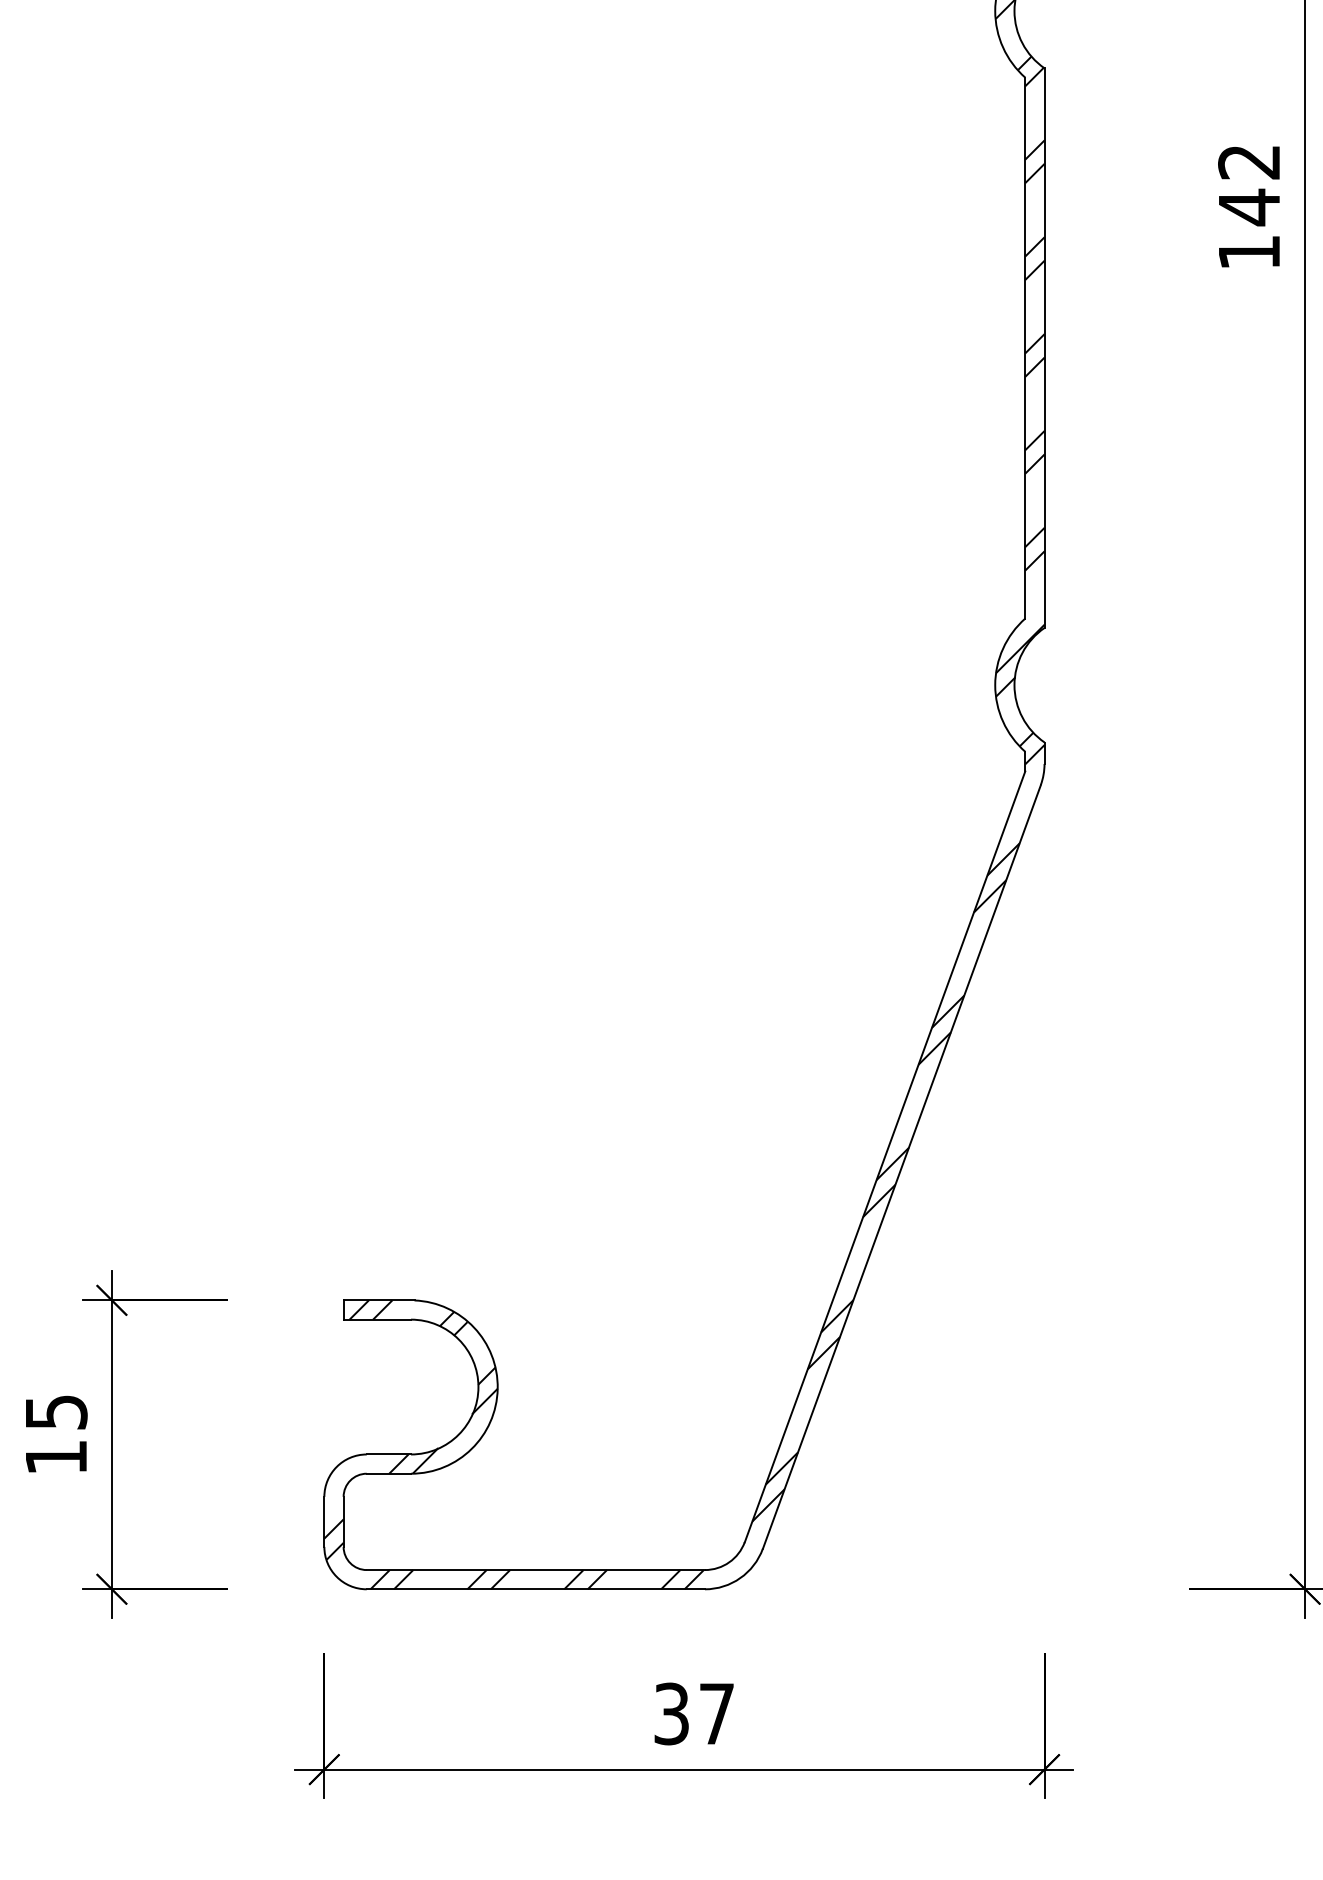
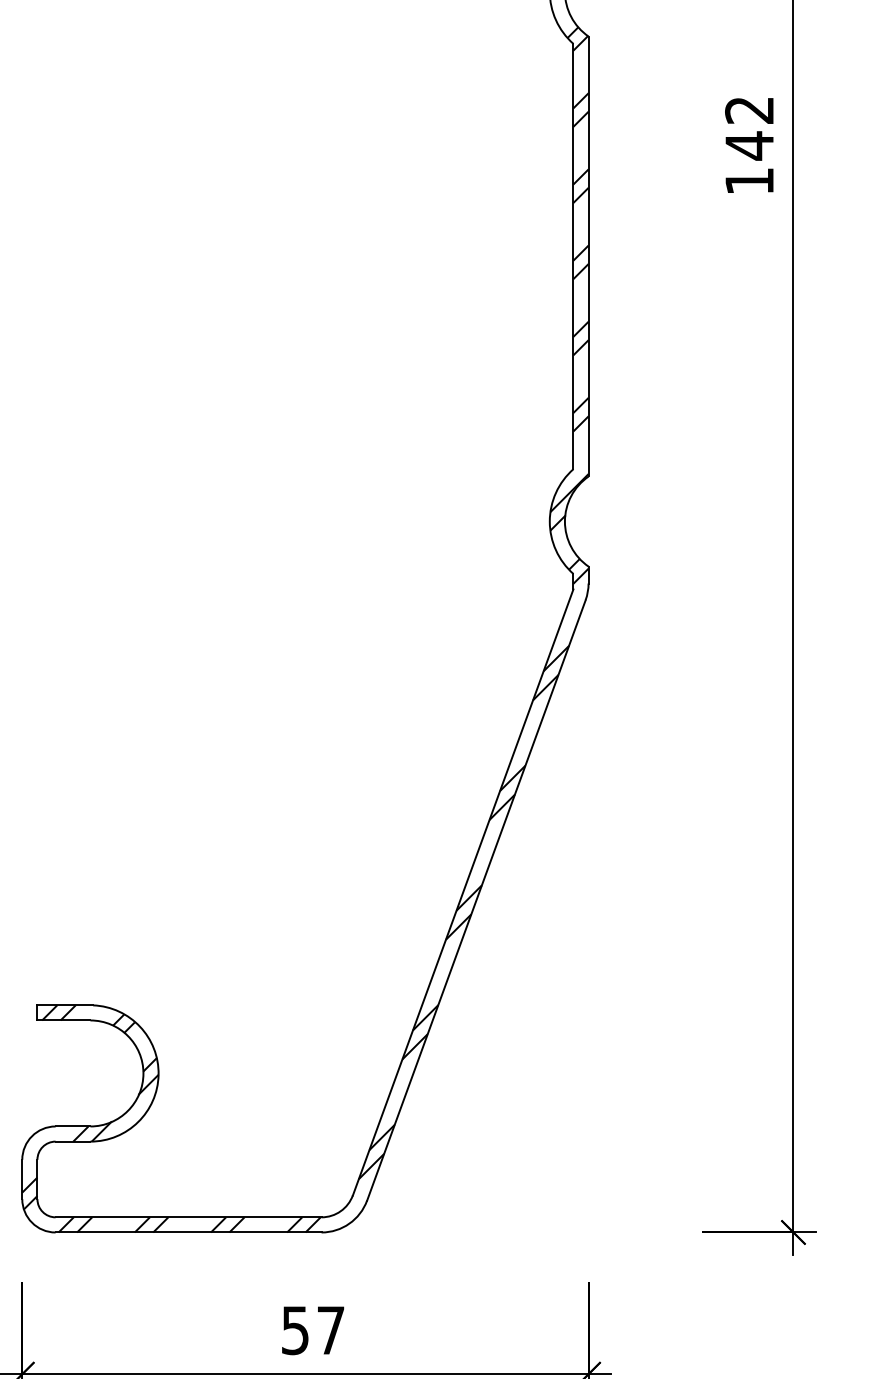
text: (671, 1713) -> (295, 1330), 37 -> 57

